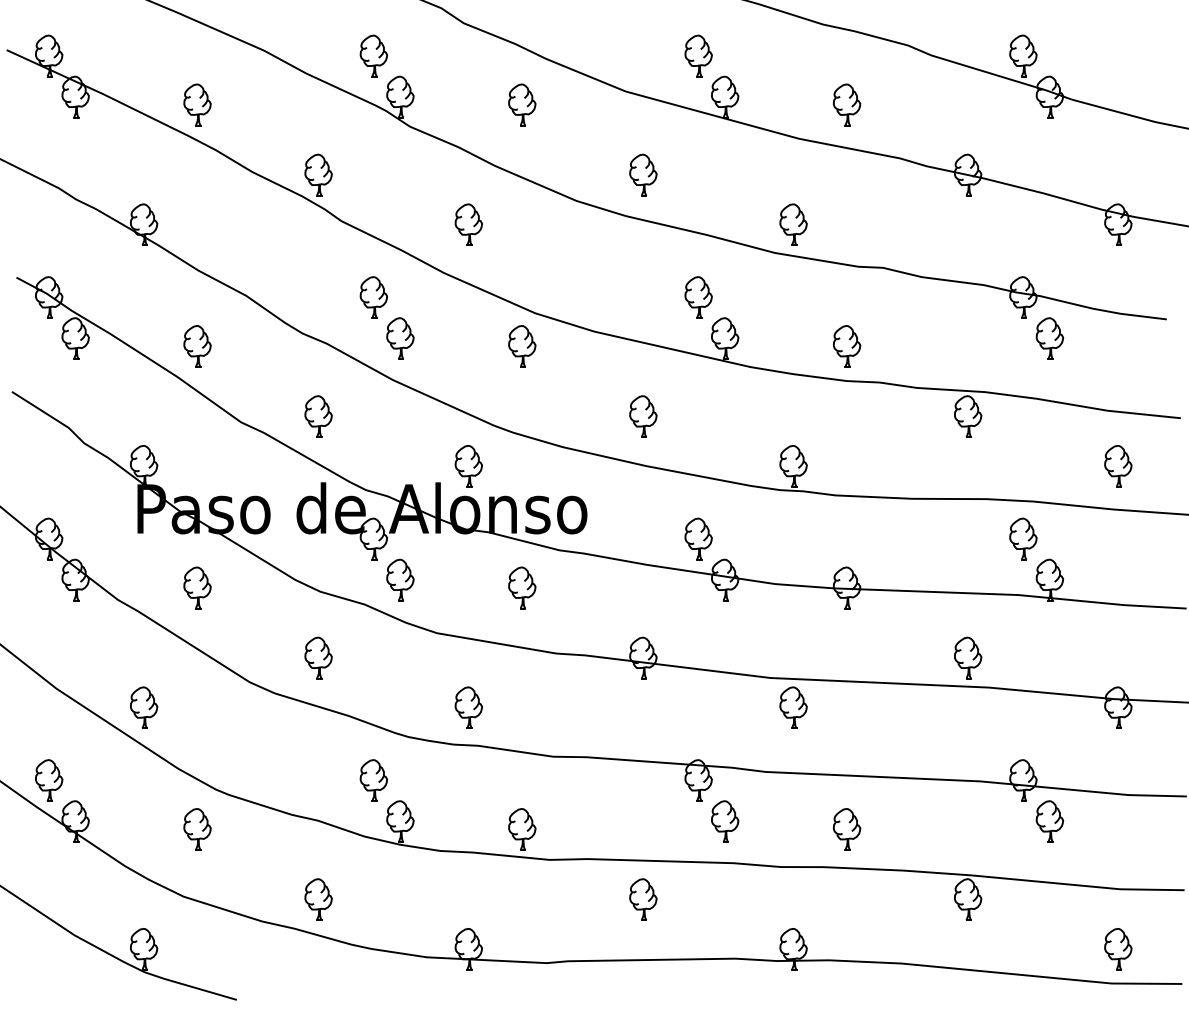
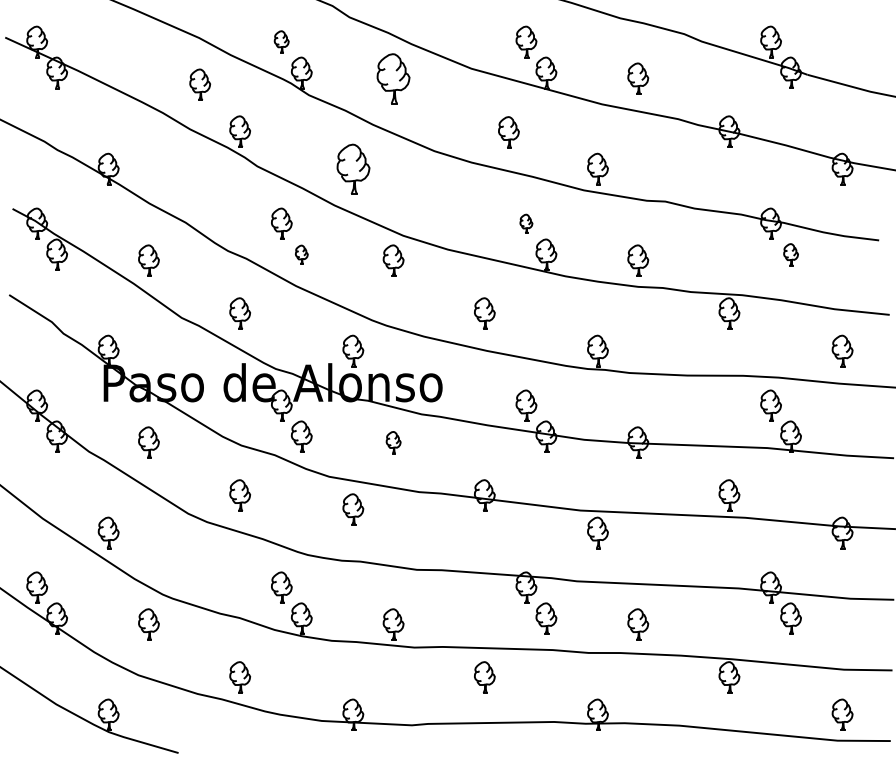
part: (373, 55) -> (281, 41), size x0.7
part: (197, 104) -> (200, 84), moved
part: (522, 104) -> (393, 78), size x1.6
part: (643, 174) -> (509, 132), moved
part: (468, 224) -> (353, 168), size x1.6
part: (698, 297) -> (526, 223), size x0.6
part: (400, 338) -> (301, 254), size x0.6
part: (1049, 338) -> (790, 254), size x0.7
part: (522, 587) -> (393, 442), size x0.7
part: (468, 707) -> (353, 509), moved

